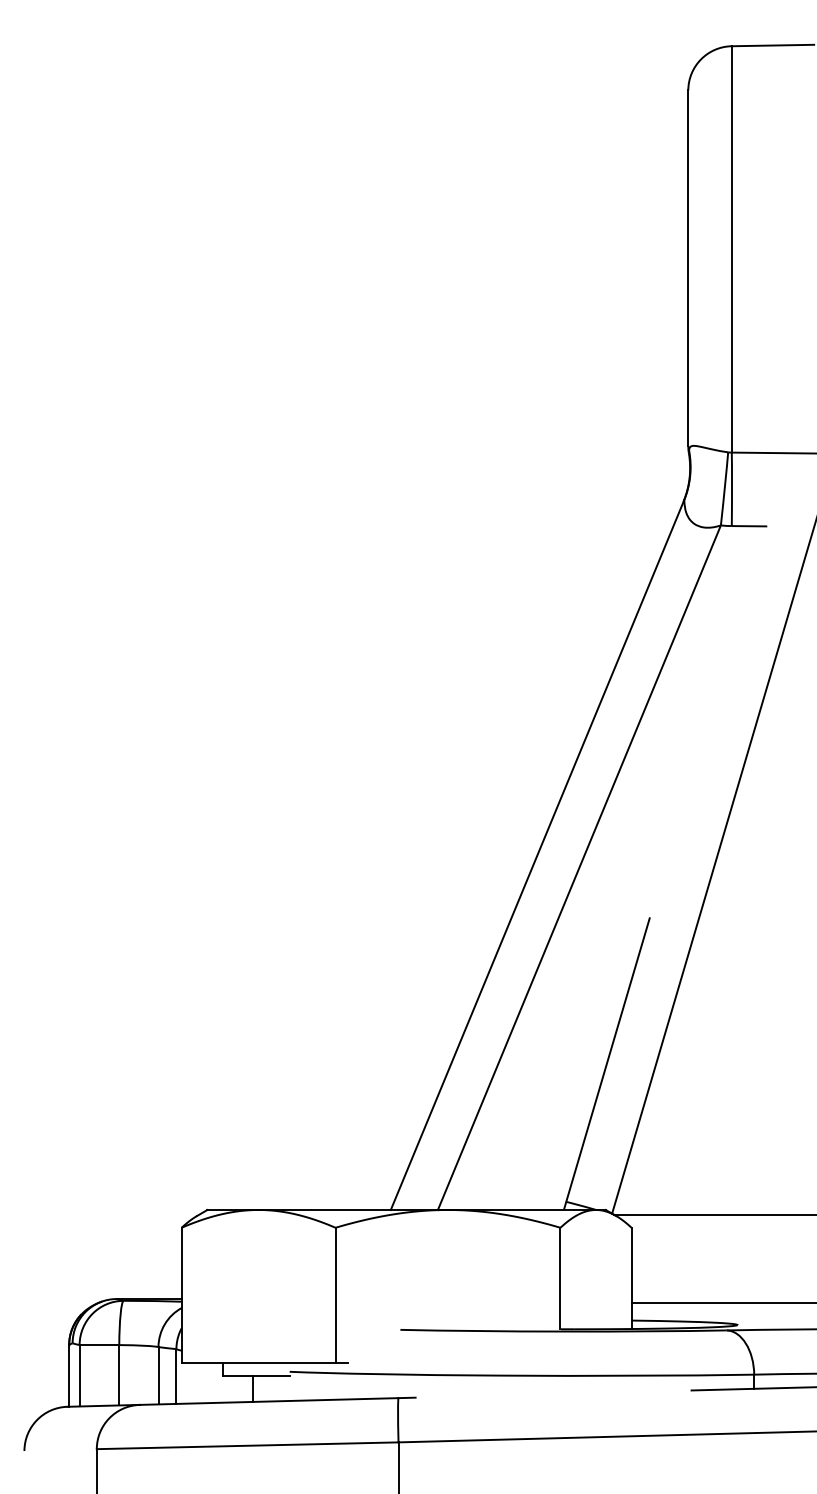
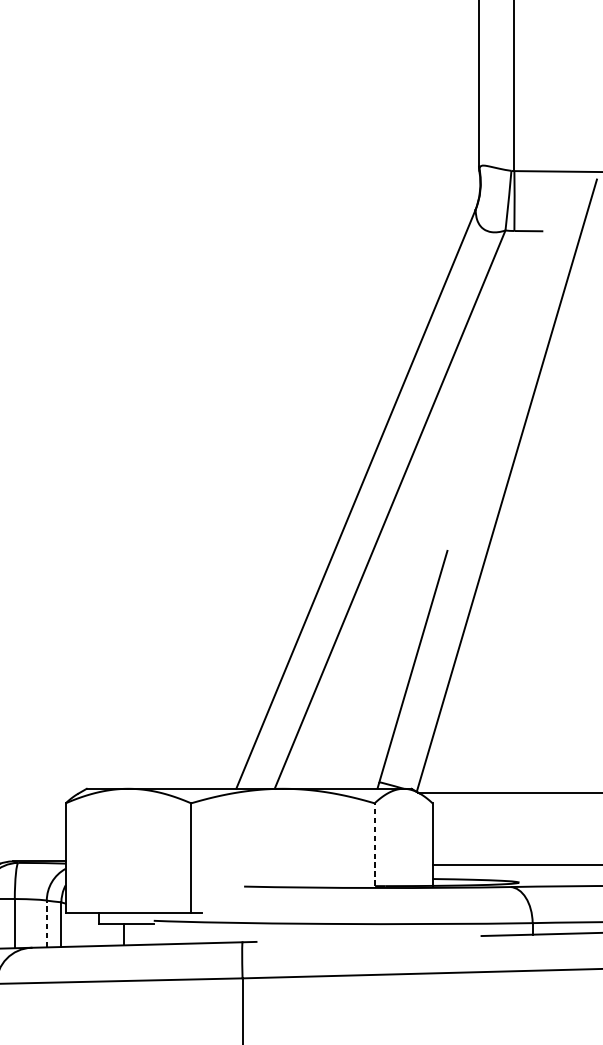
line: (560, 1278) -> (374, 844), solid -> dashed
line: (158, 1375) -> (46, 923), solid -> dashed

